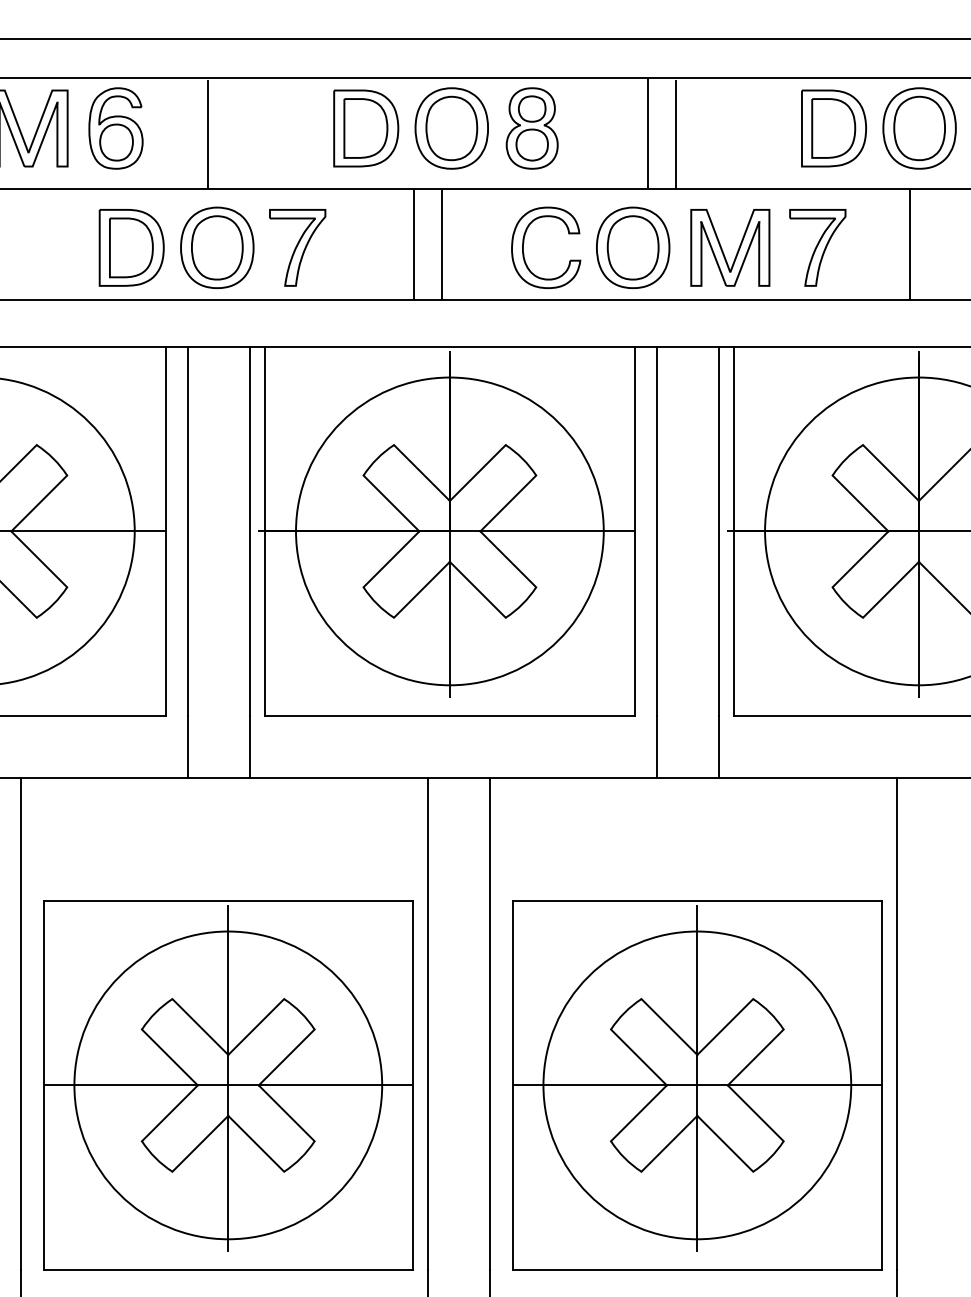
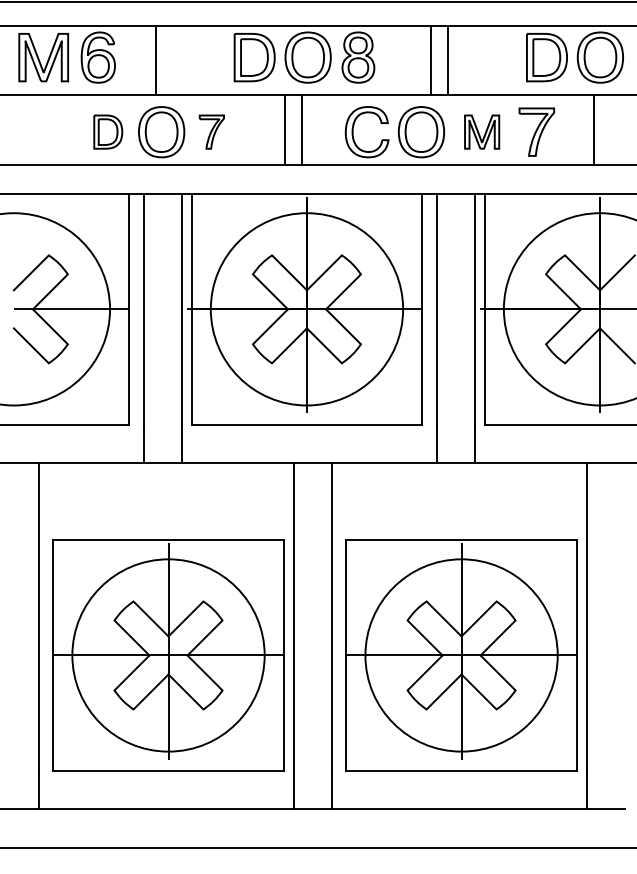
part: (132, 246) -> (108, 131), size x0.7
part: (297, 246) -> (211, 131), size x0.7
part: (729, 246) -> (481, 131), size x0.7

